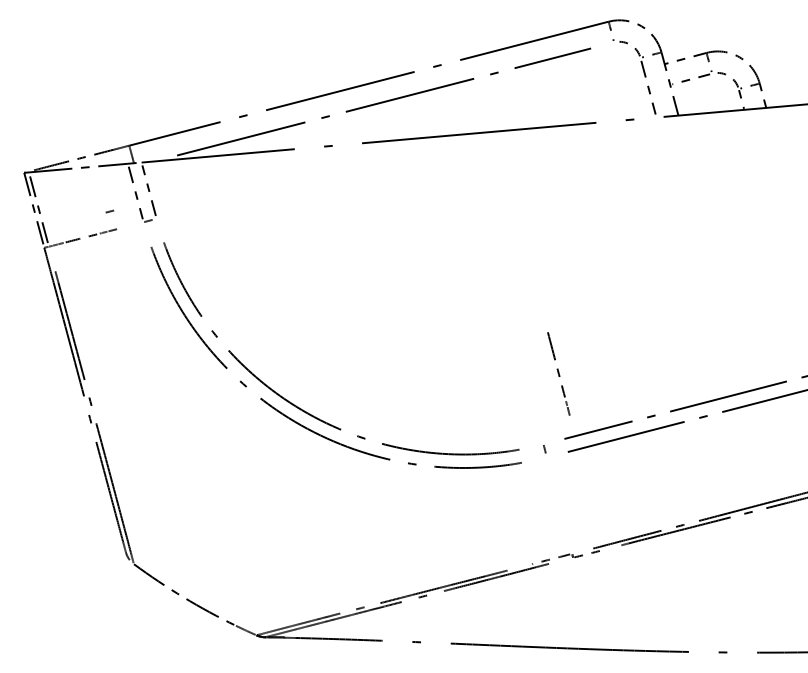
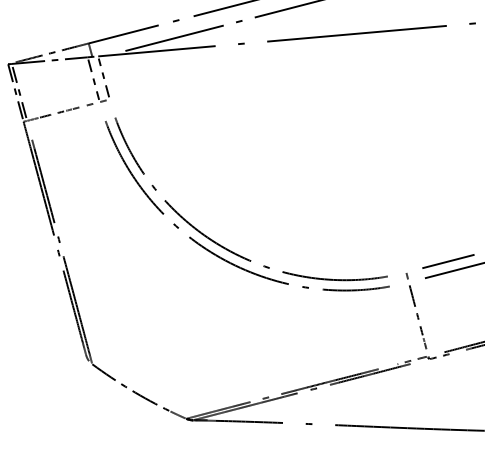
curve: (109, 211) -> (89, 104), moved
part: (558, 373) -> (417, 316), moved

